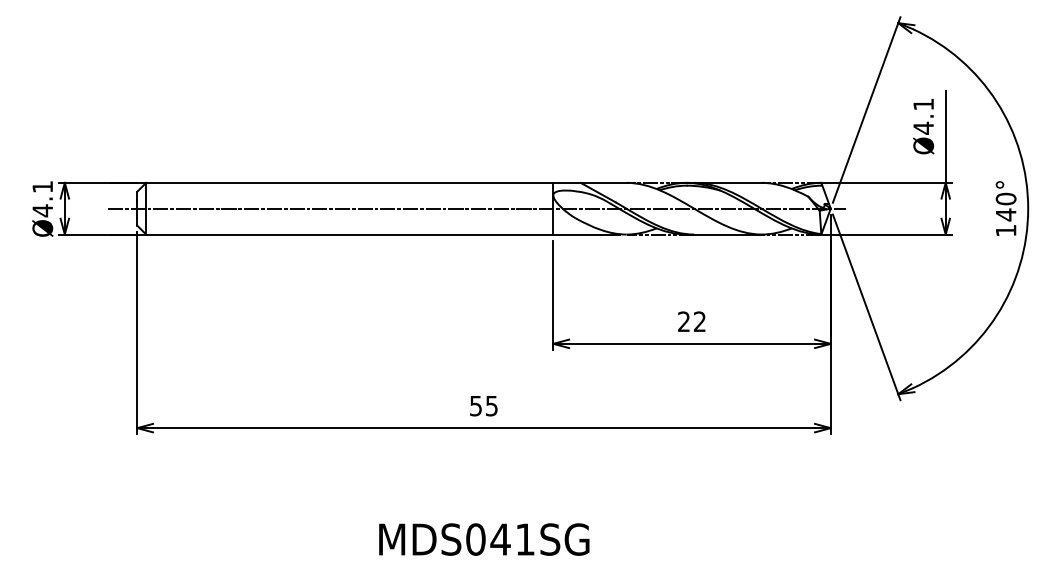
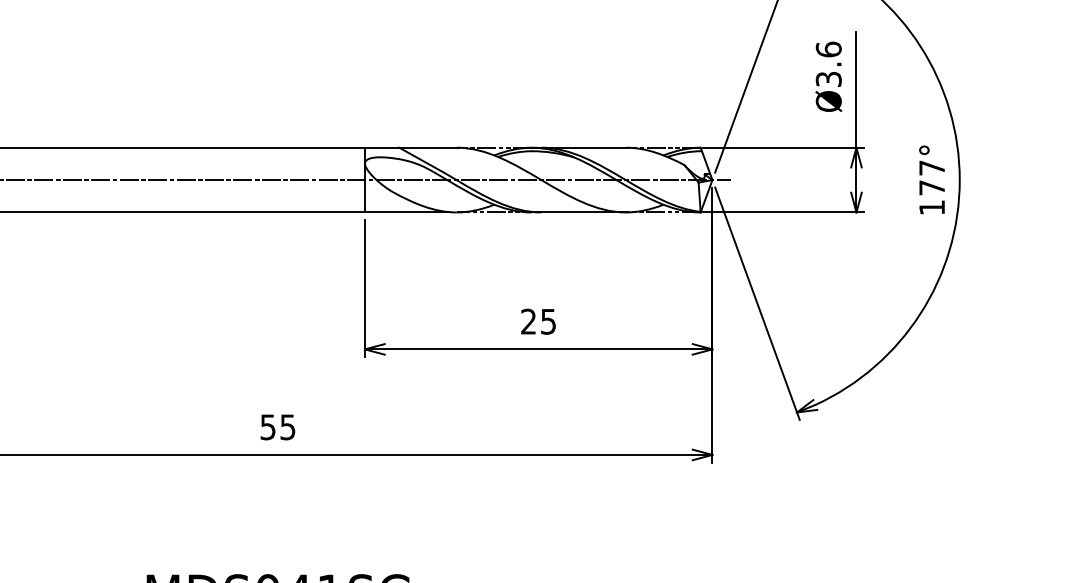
text: (923, 116) -> (828, 64), Ø4.1 -> Ø3.6
text: (1005, 206) -> (931, 177), 140° -> 177°
text: (699, 321) -> (548, 321), 22 -> 25

